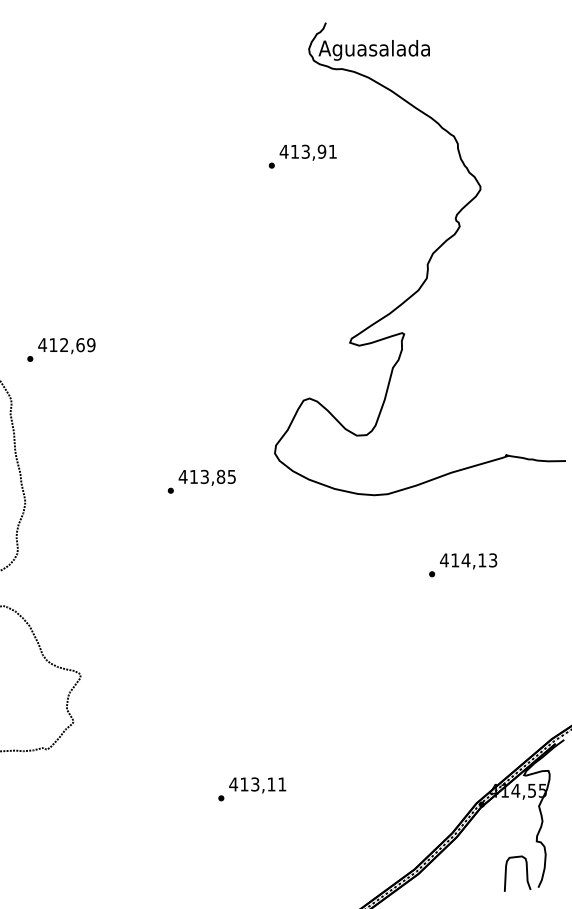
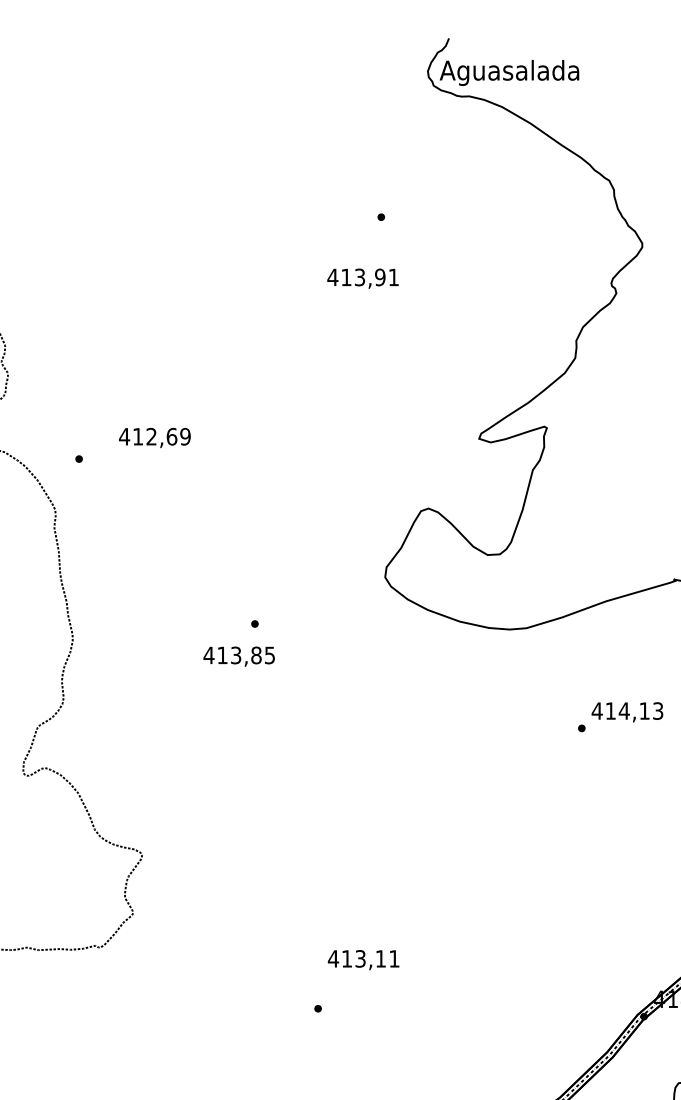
text: (307, 152) -> (362, 278), moved
text: (66, 346) -> (154, 438), moved
text: (206, 477) -> (238, 656), moved
text: (257, 785) -> (363, 960), moved

